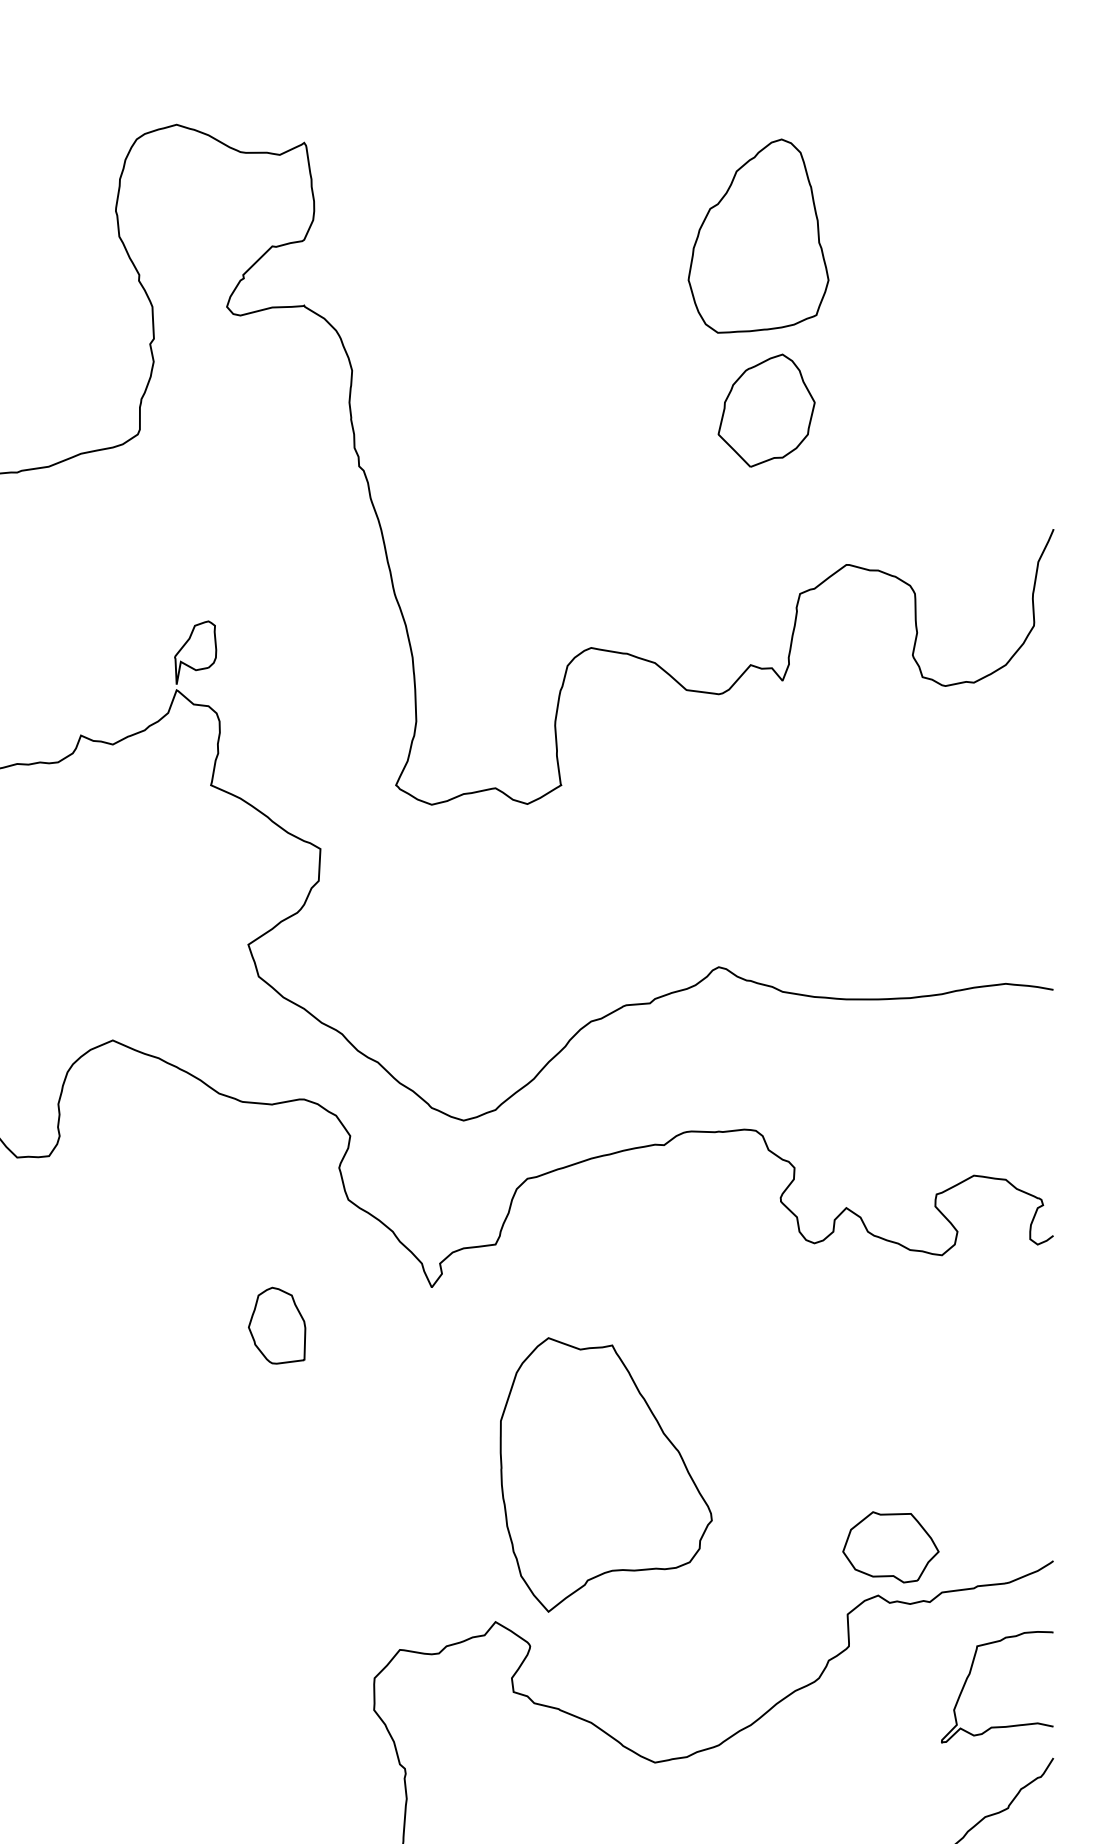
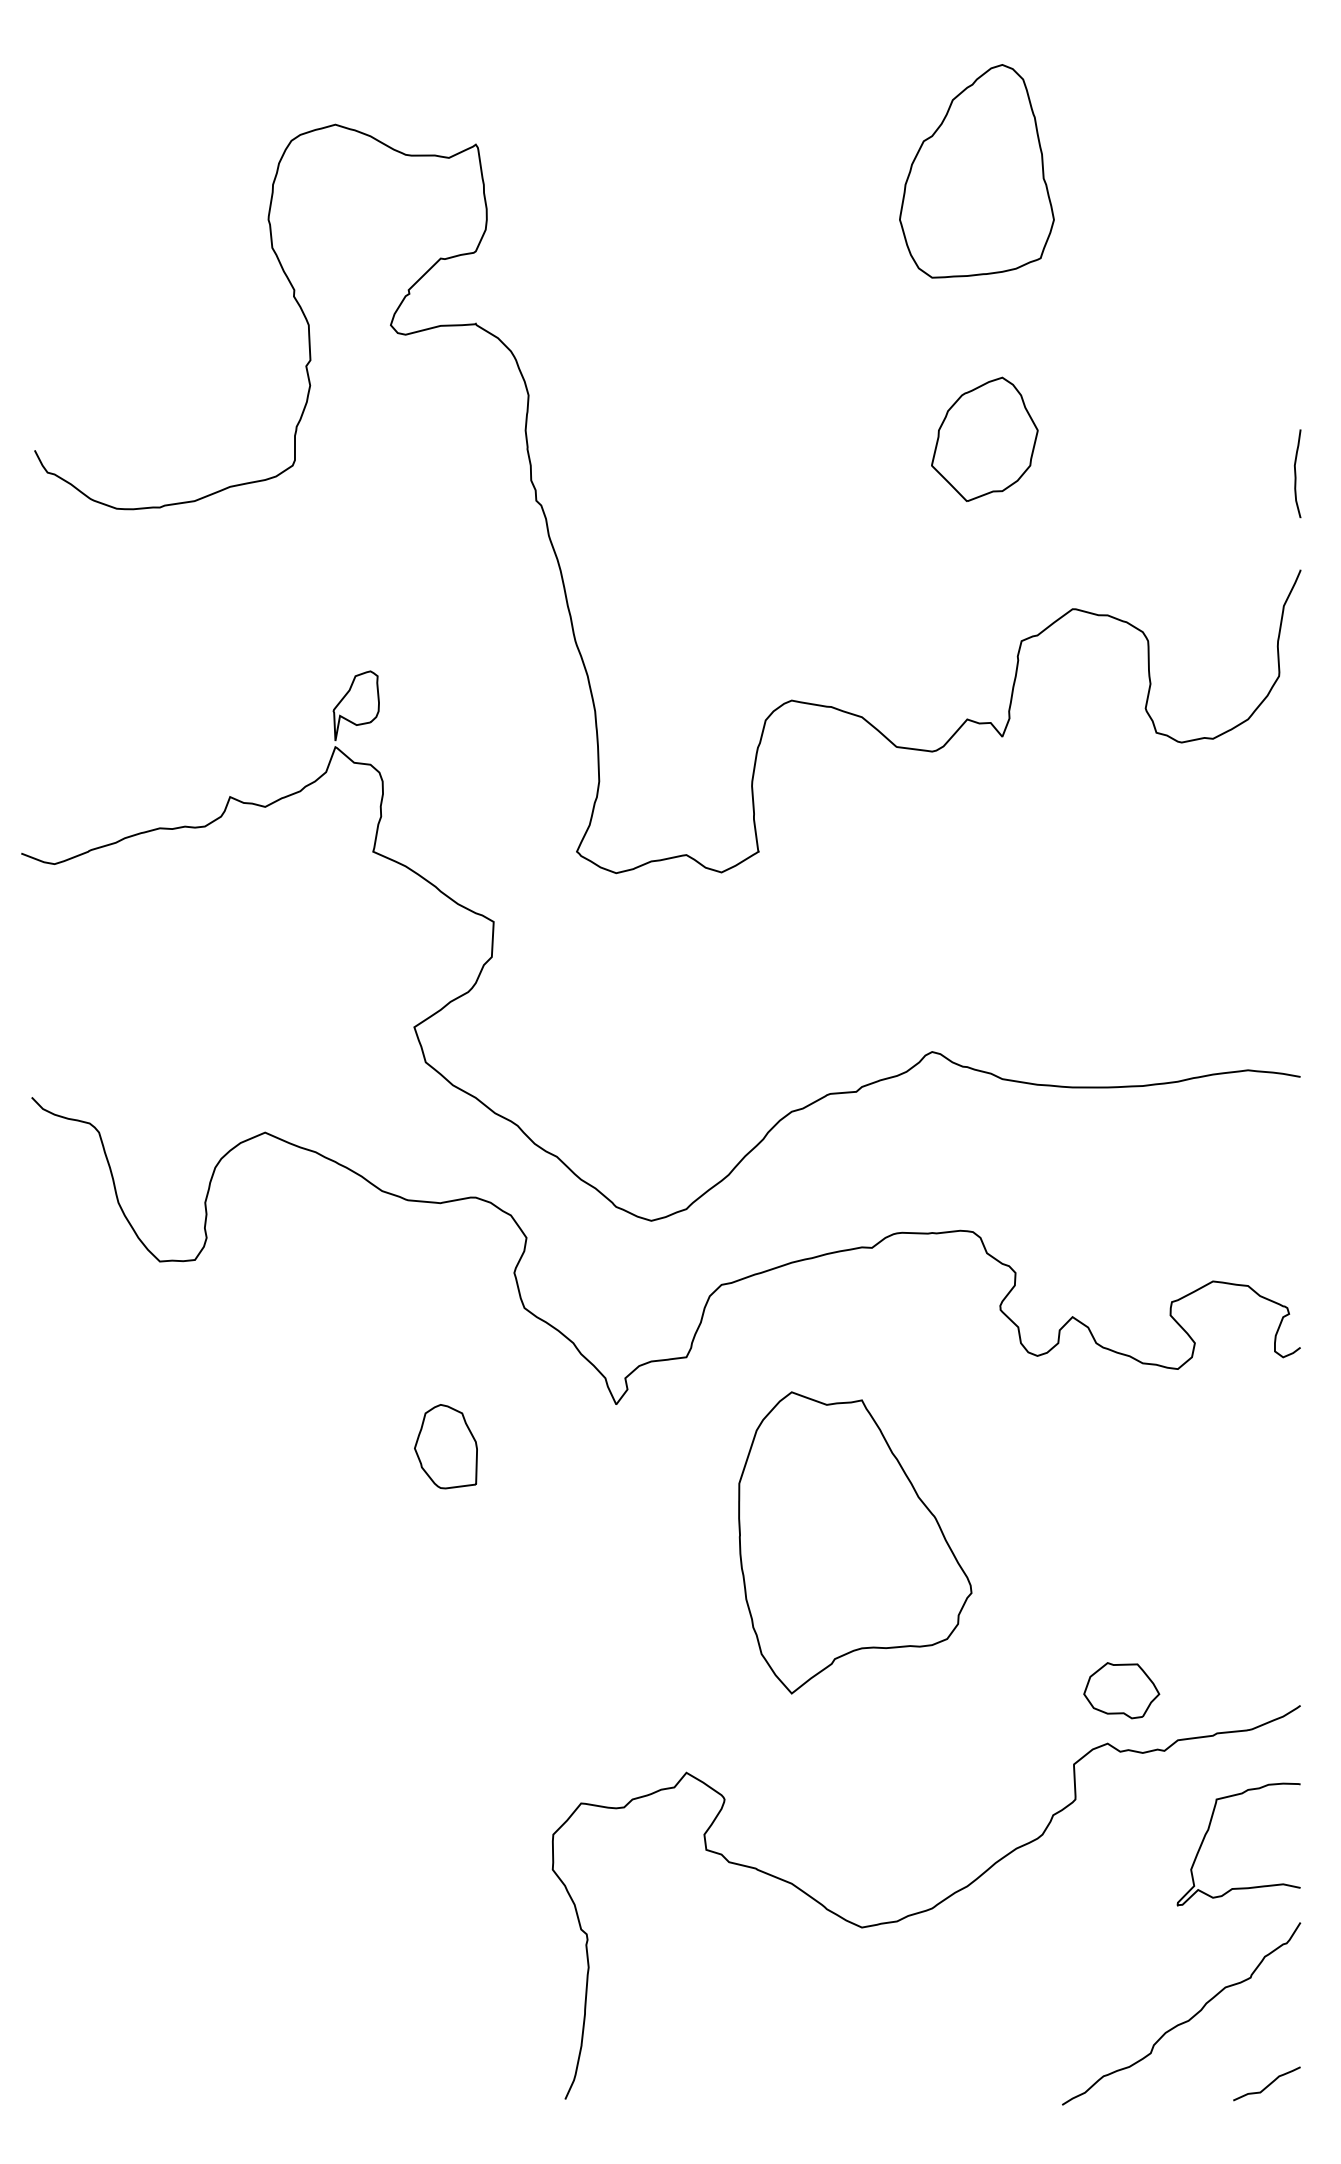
part: (758, 236) -> (976, 171), moved
curve: (1049, 441) -> (1296, 473), added
part: (606, 1474) -> (855, 1542), moved
part: (890, 1547) -> (1121, 1690), size x0.71

